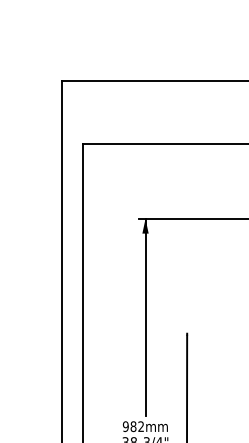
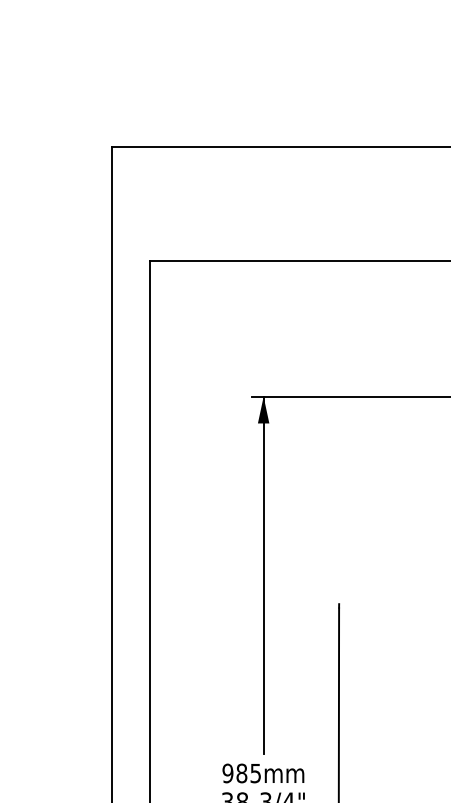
text: (140, 426) -> (254, 773), 982 -> 985

